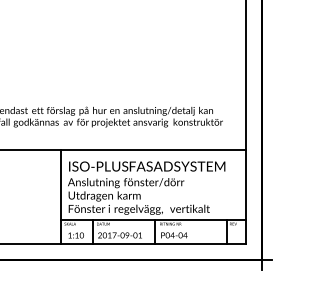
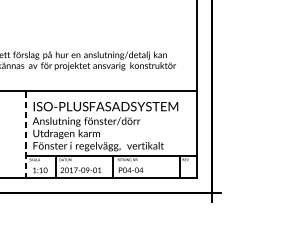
line: (60, 197) -> (25, 135), solid -> dashed

